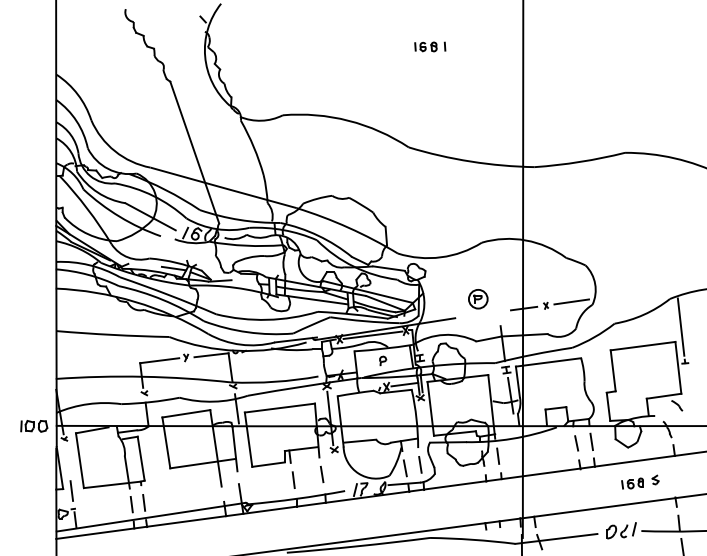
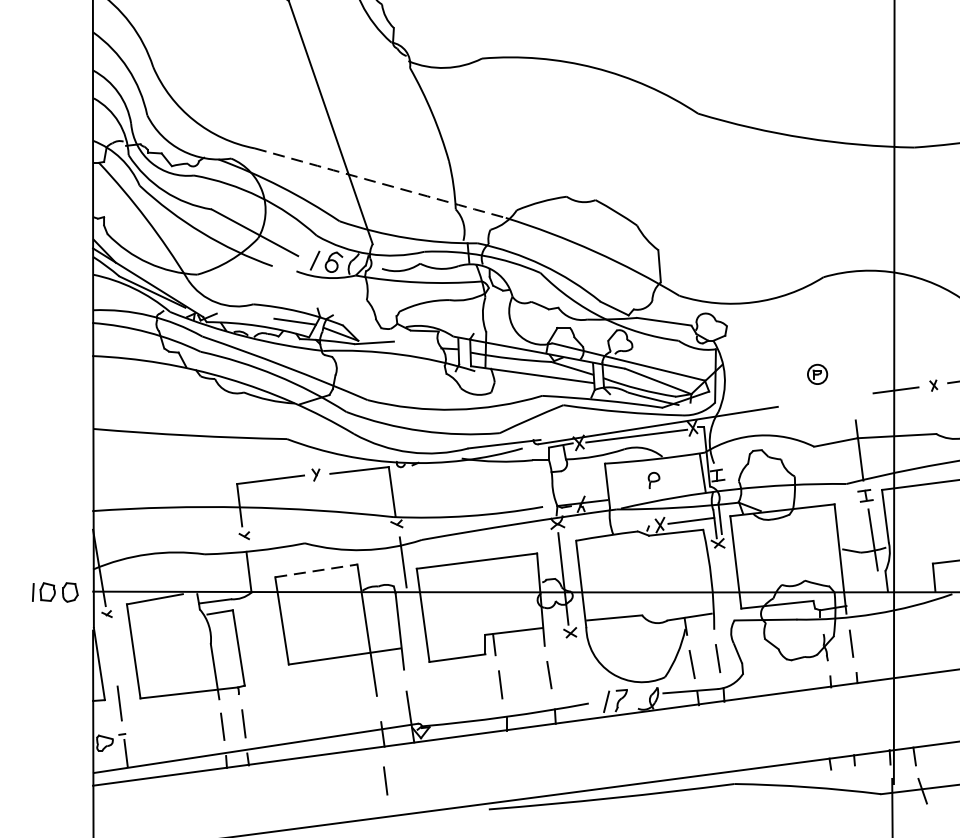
arc: (223, 187) -> (380, 182), solid -> dashed
part: (478, 299) -> (817, 374), size x0.6
line: (186, 413) -> (316, 570), solid -> dashed
line: (226, 535) -> (385, 779), added

